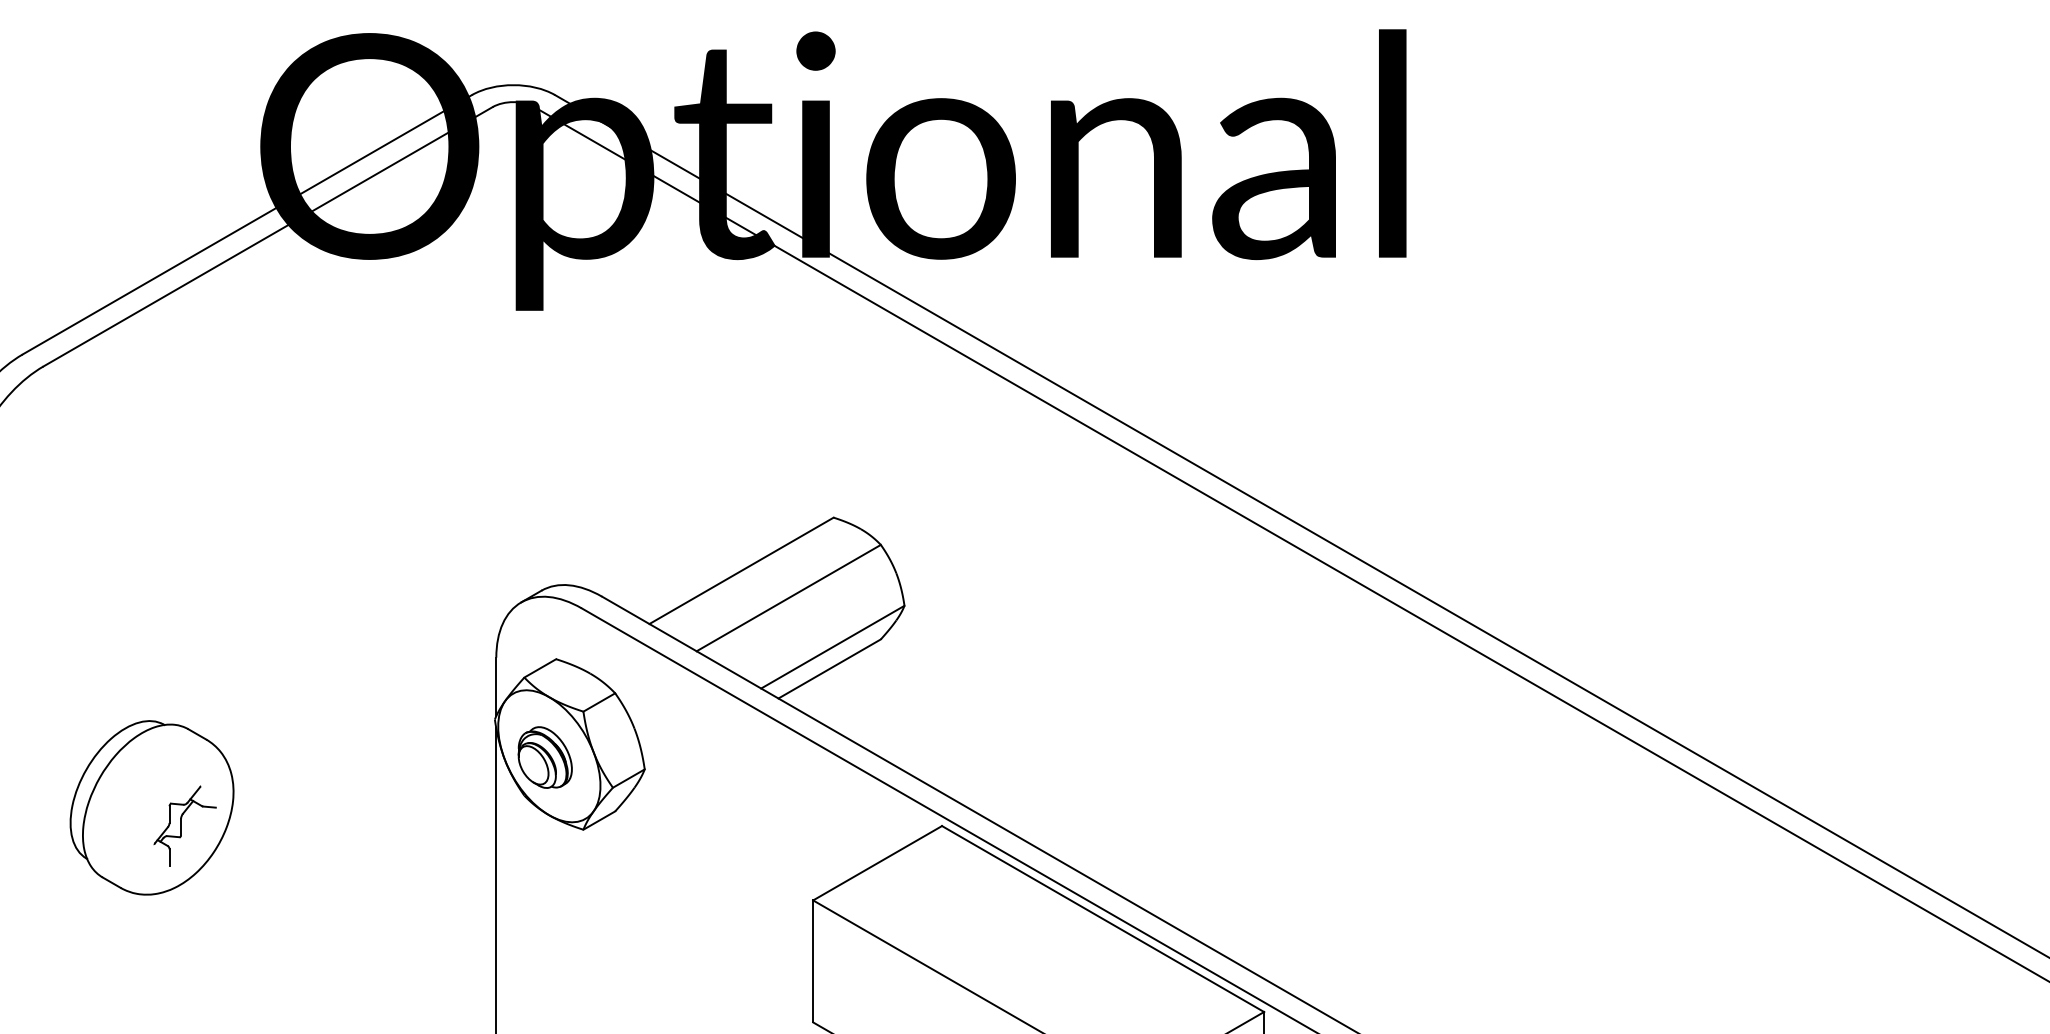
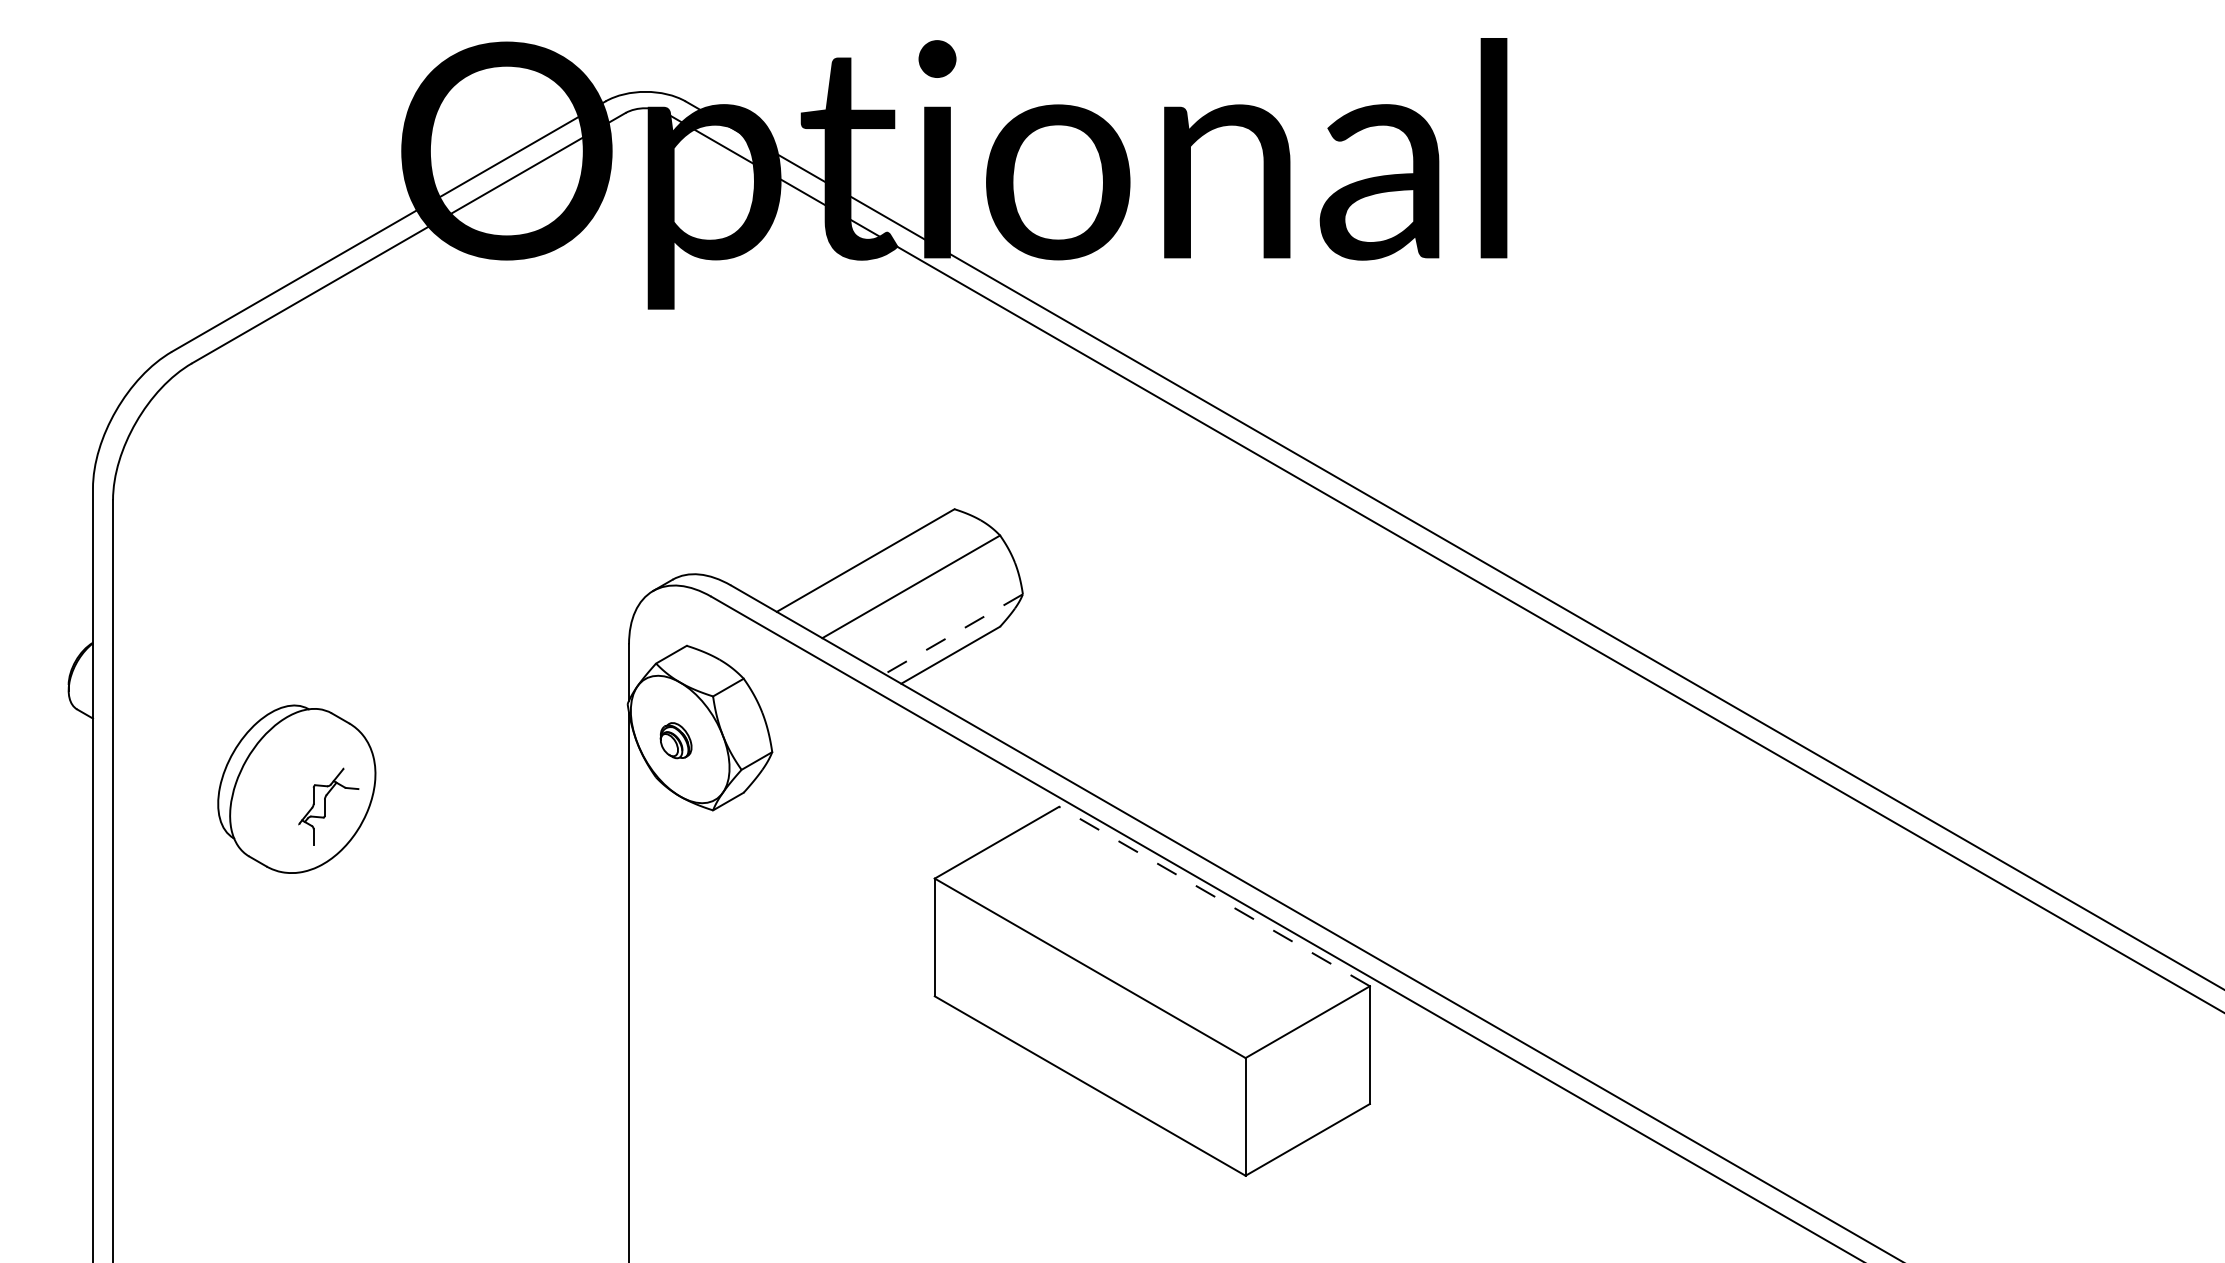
line: (832, 647) -> (953, 634), solid -> dashed
part: (544, 757) -> (675, 740), size x0.6
line: (1103, 918) -> (1214, 896), solid -> dashed

